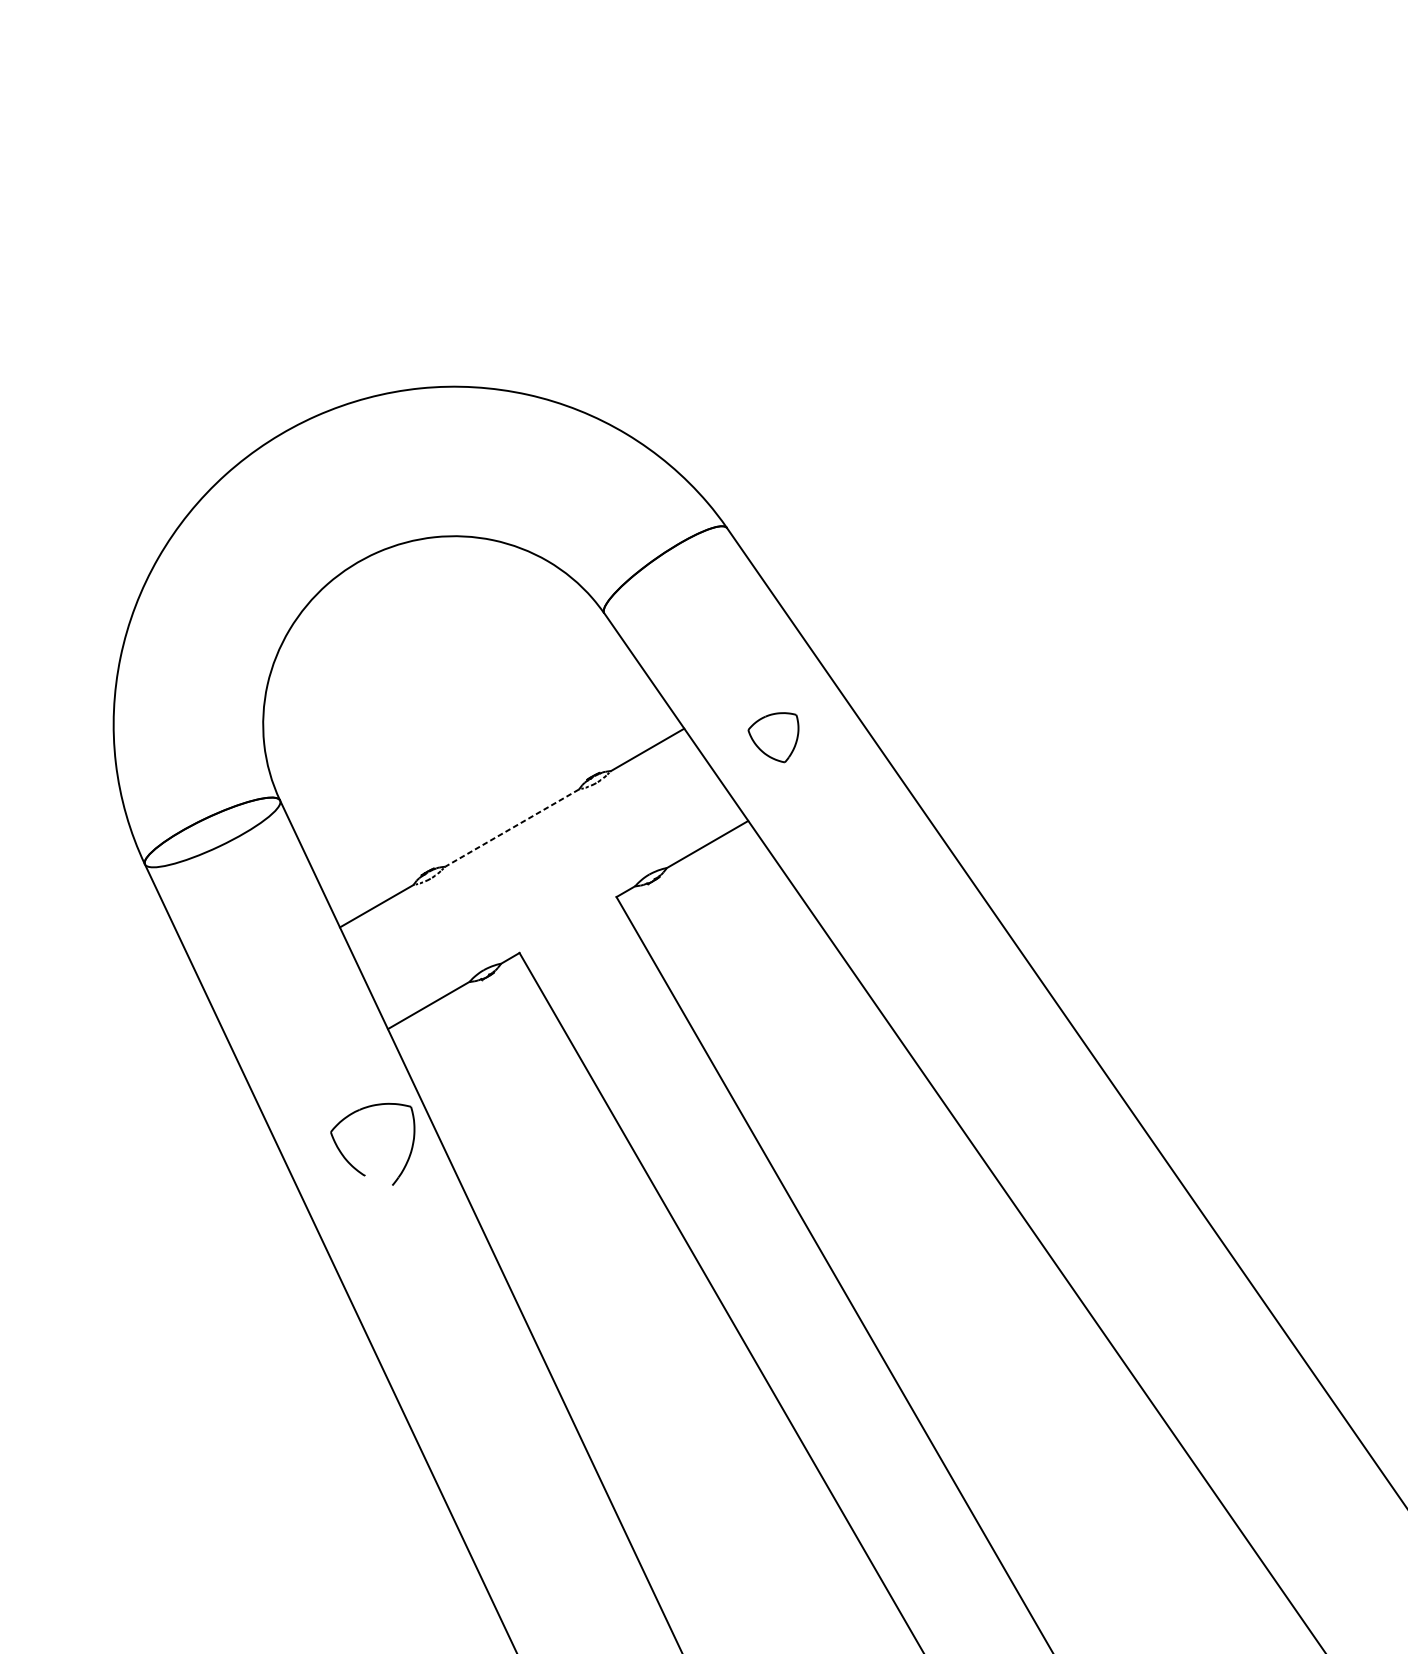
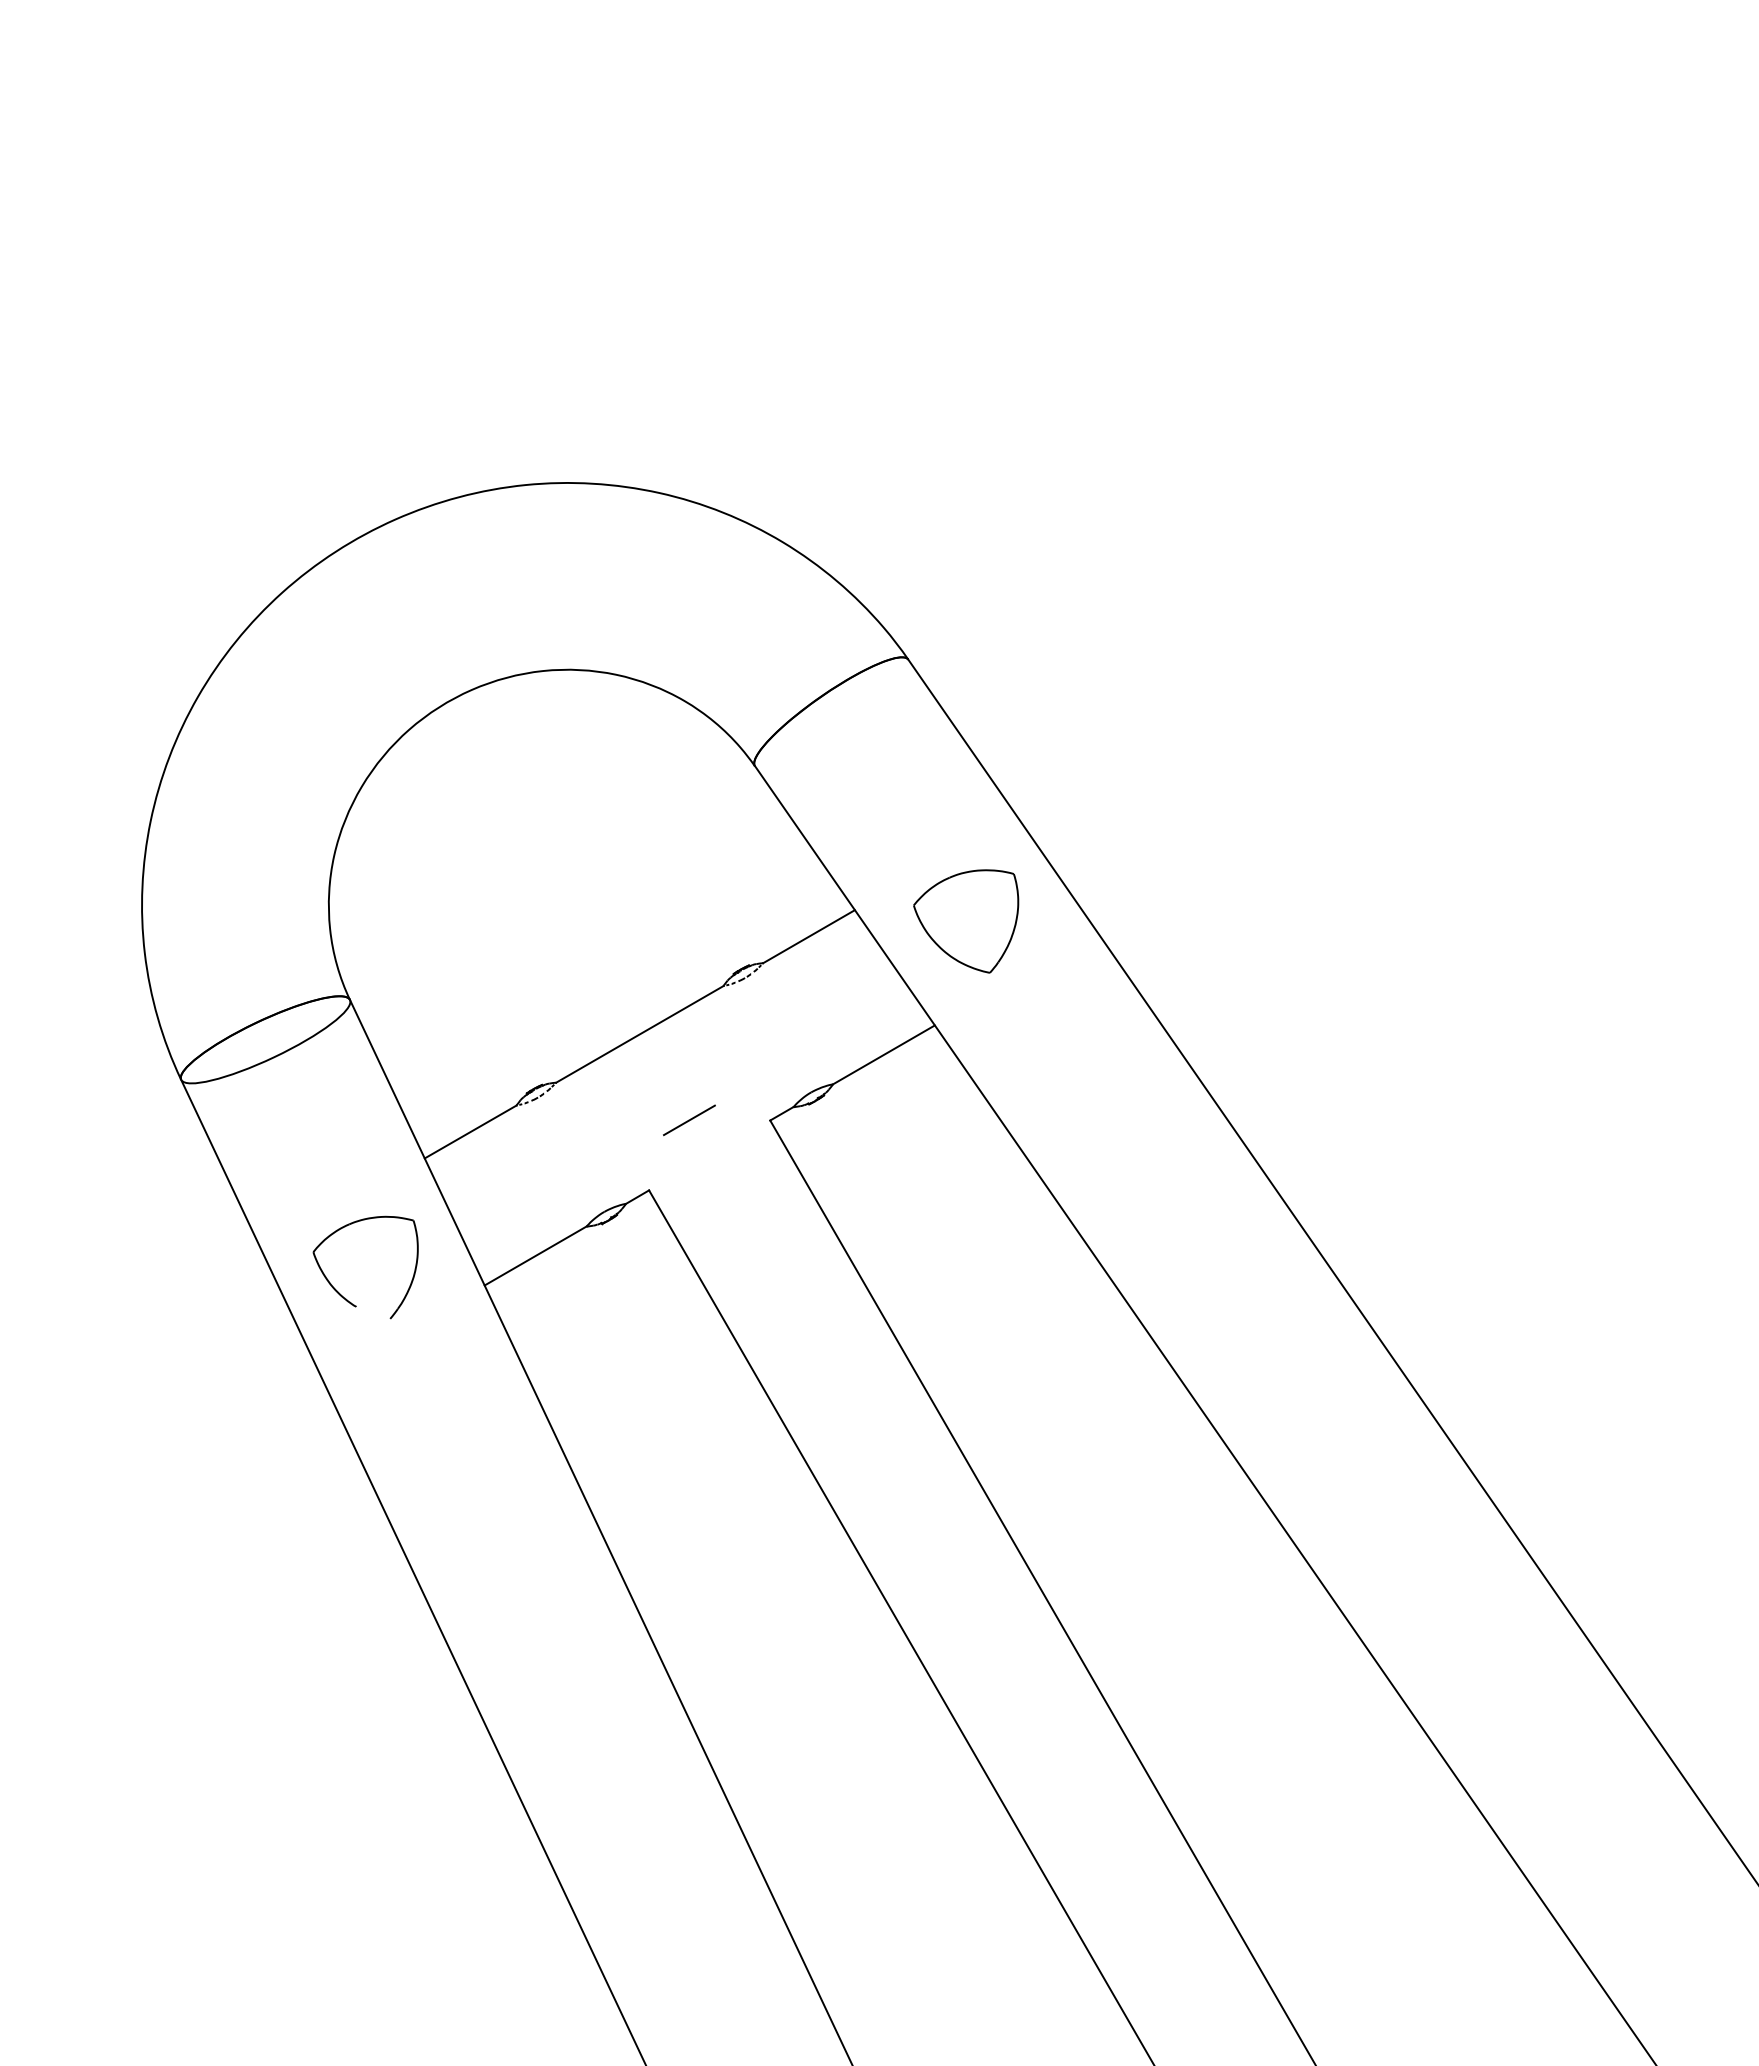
part: (773, 737) -> (966, 921), size x1.67
line: (511, 828) -> (639, 1034), dashed -> solid
line: (551, 897) -> (688, 1120), added
part: (351, 1164) -> (339, 1292), moved

